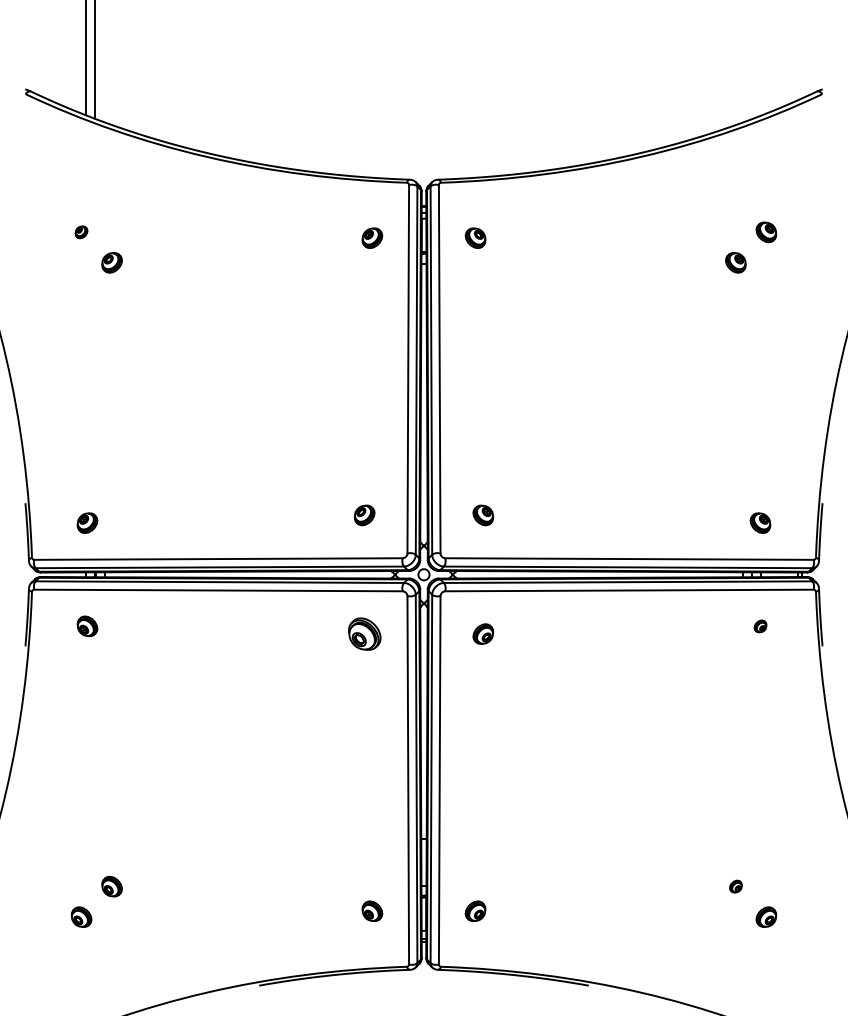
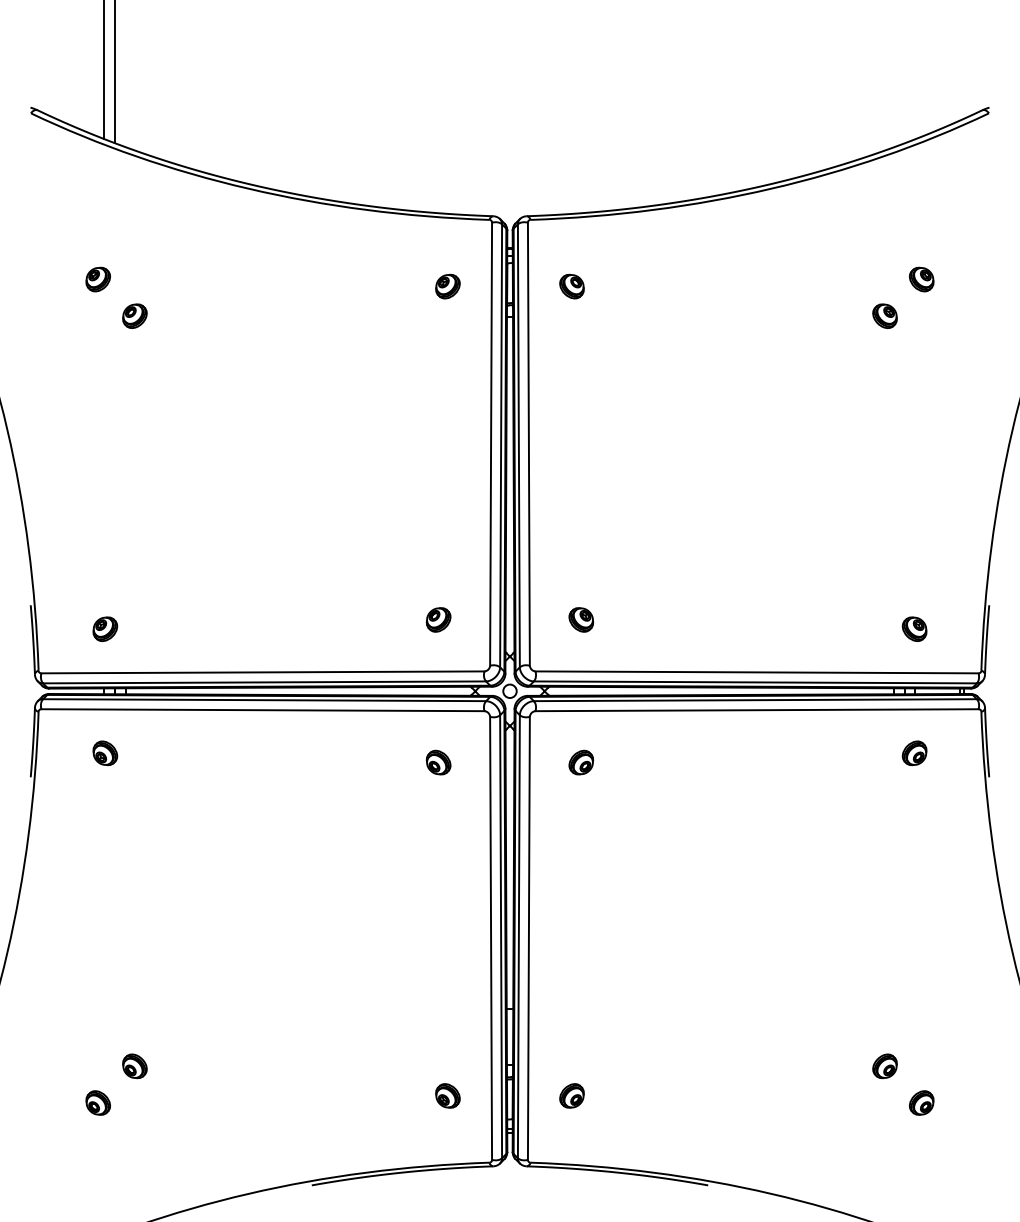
part: (81, 232) -> (98, 279), size x1.67
part: (760, 626) -> (914, 753), size x1.67
part: (364, 633) -> (438, 761), size x0.62
part: (735, 886) -> (884, 1066), size x1.67

